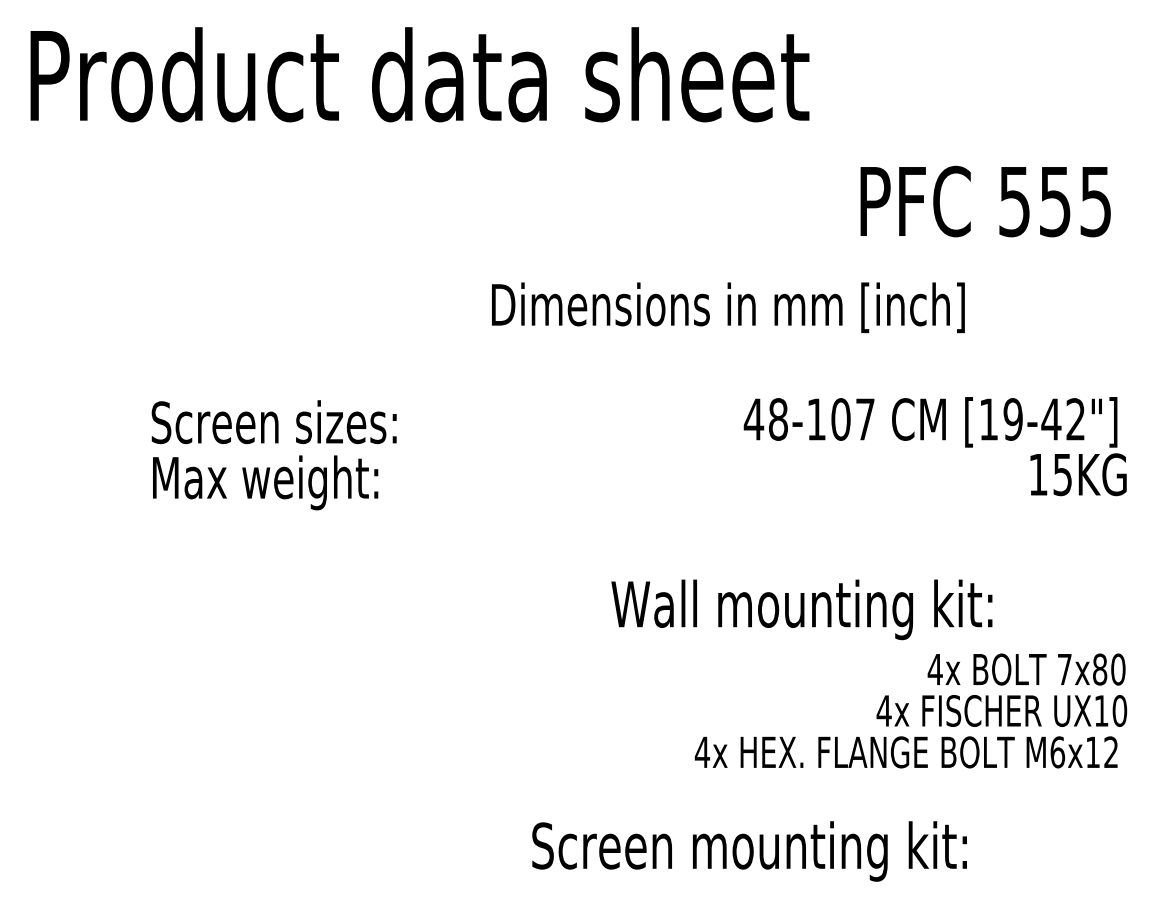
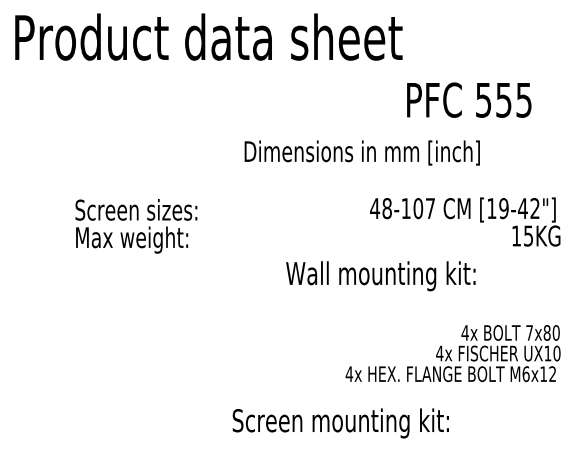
text: (986, 200) -> (469, 99), moved
text: (801, 610) -> (380, 276), moved
text: (748, 851) -> (340, 423), moved

